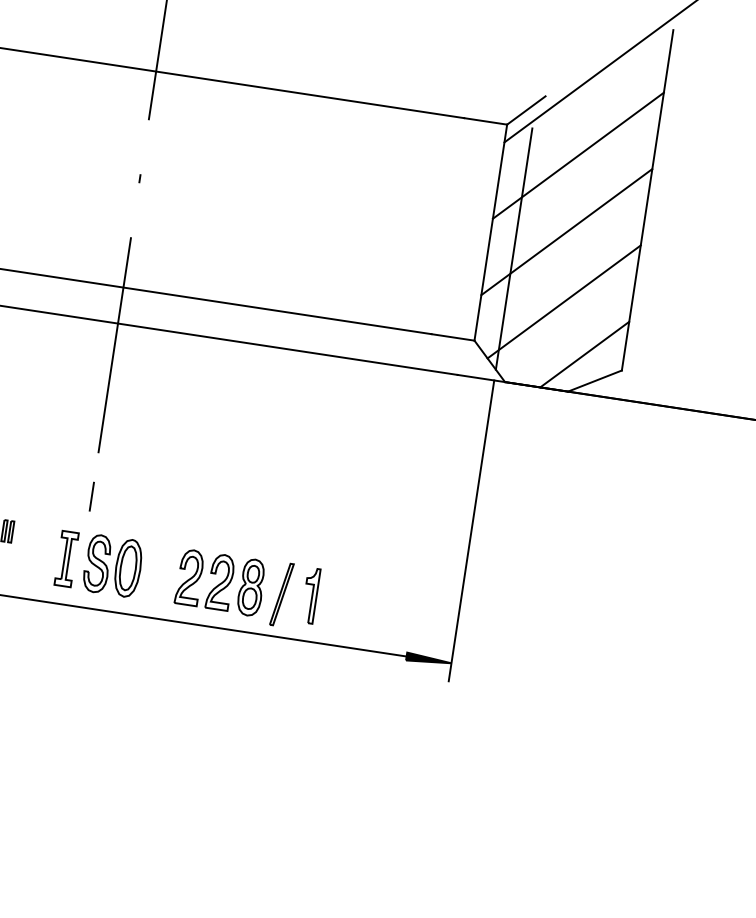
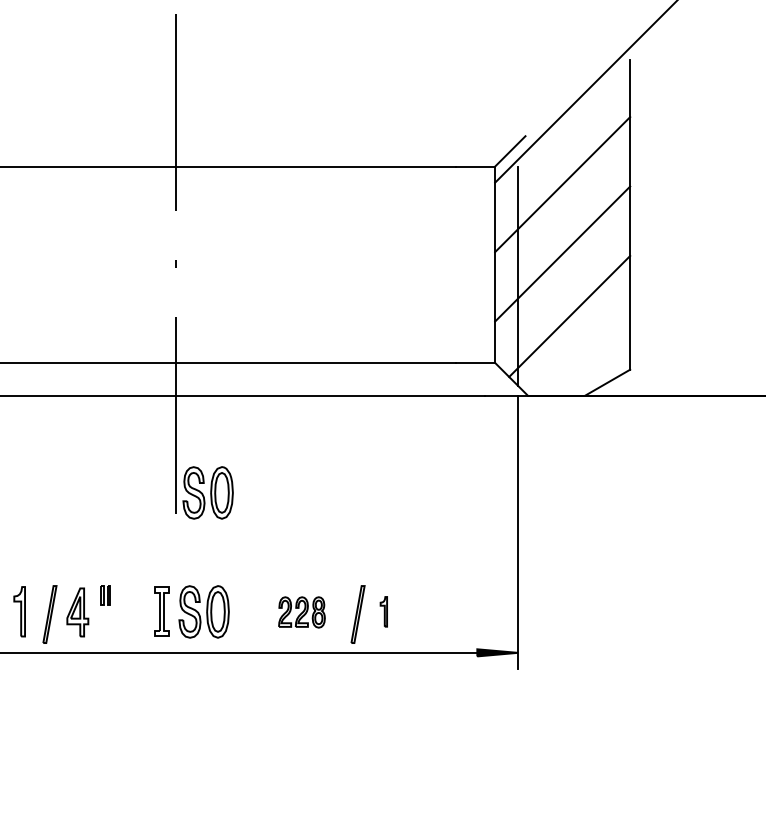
line: (584, 354) -> (594, 360), removed
part: (136, 435) -> (207, 492), added
line: (92, 496) -> (176, 552), removed
part: (219, 582) -> (301, 612), size x0.6
part: (310, 595) -> (383, 611), size x0.6

